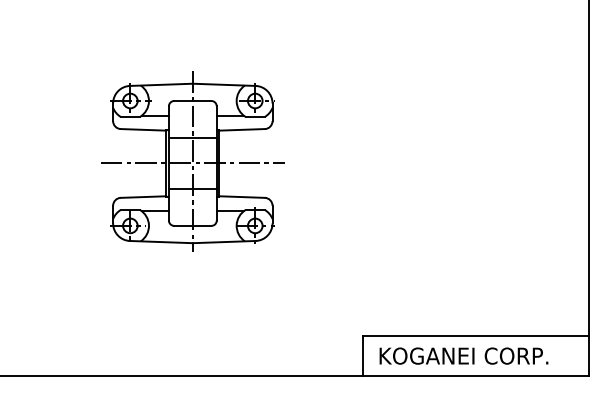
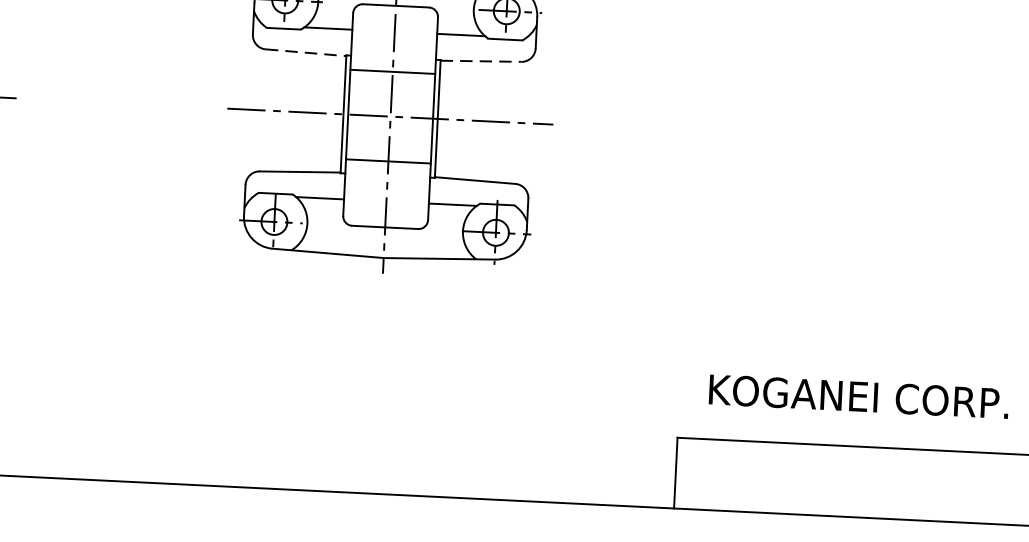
line: (143, 129) -> (306, 52), solid -> dashed
line: (242, 129) -> (481, 60), solid -> dashed
text: (463, 355) -> (858, 395), moved

